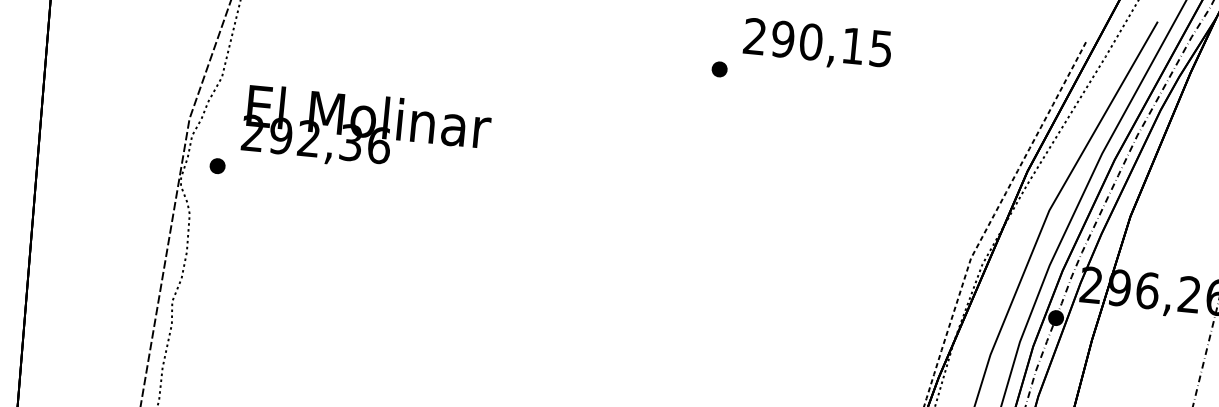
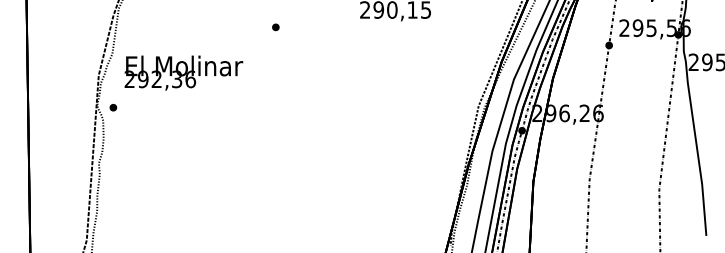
part: (718, 69) -> (275, 27), moved
part: (217, 165) -> (113, 107), moved

